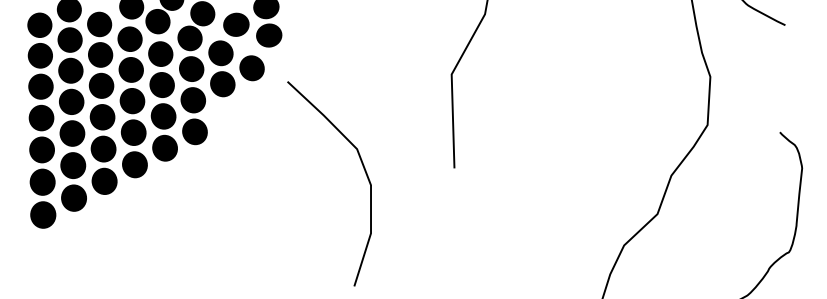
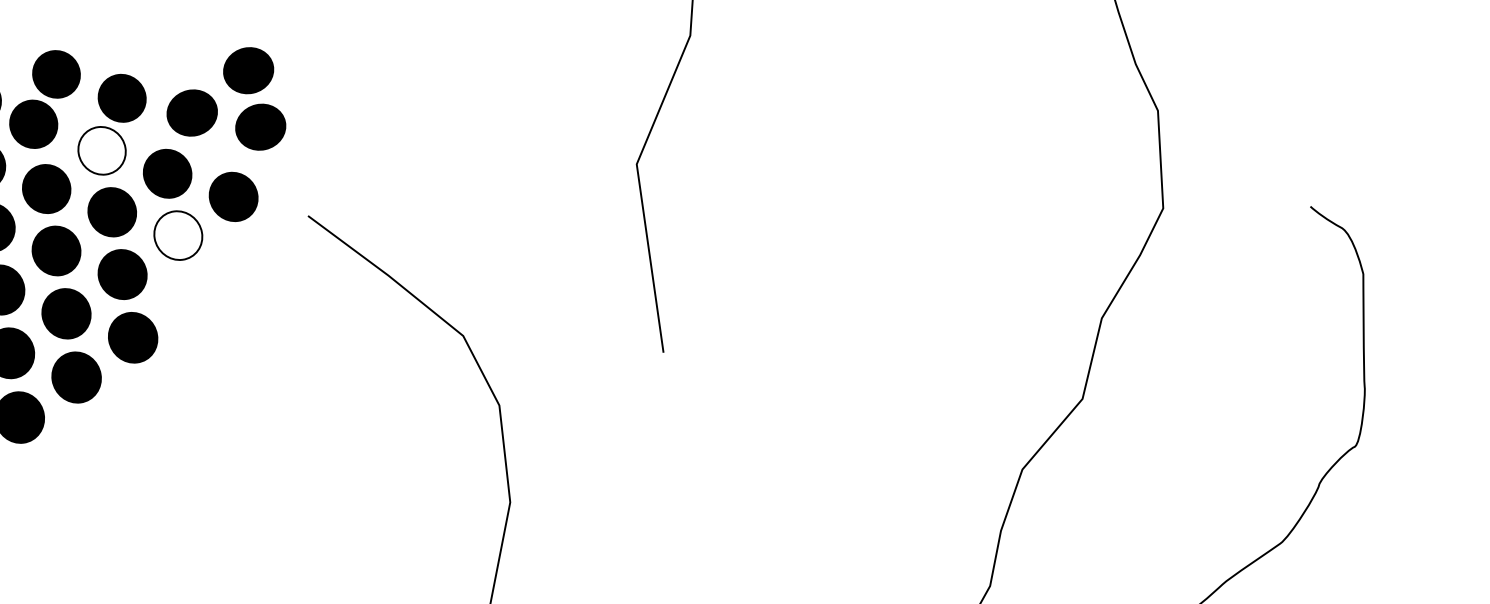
fill: (189, 38) -> (100, 151), removed
fill: (222, 84) -> (177, 236), removed

